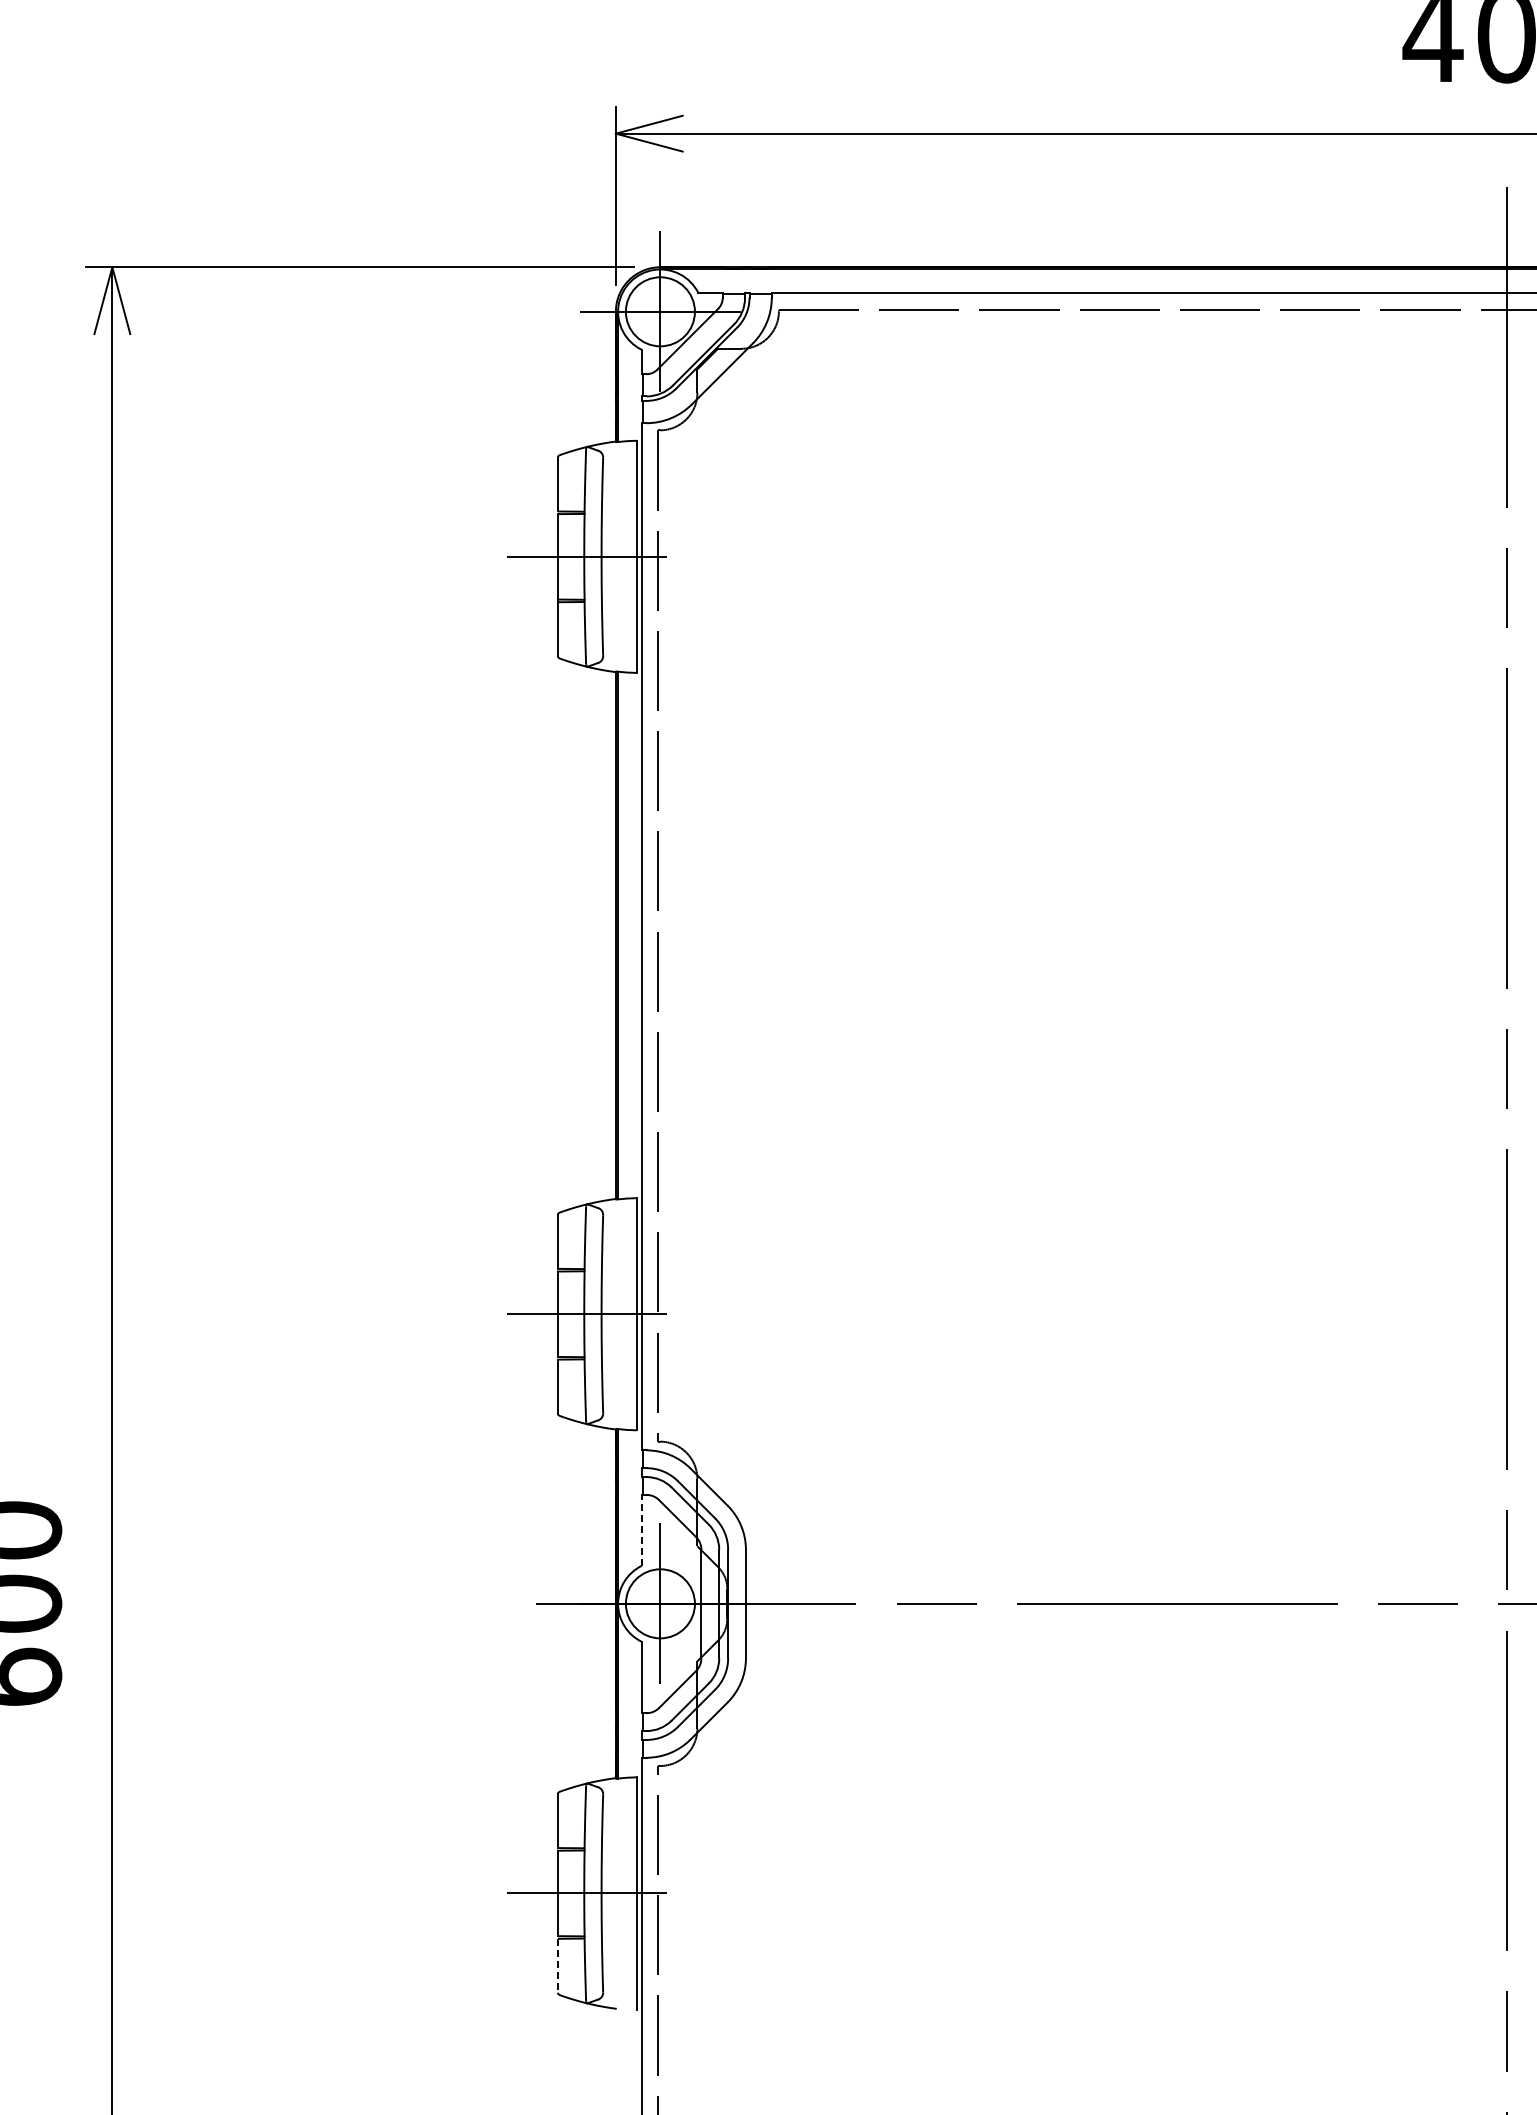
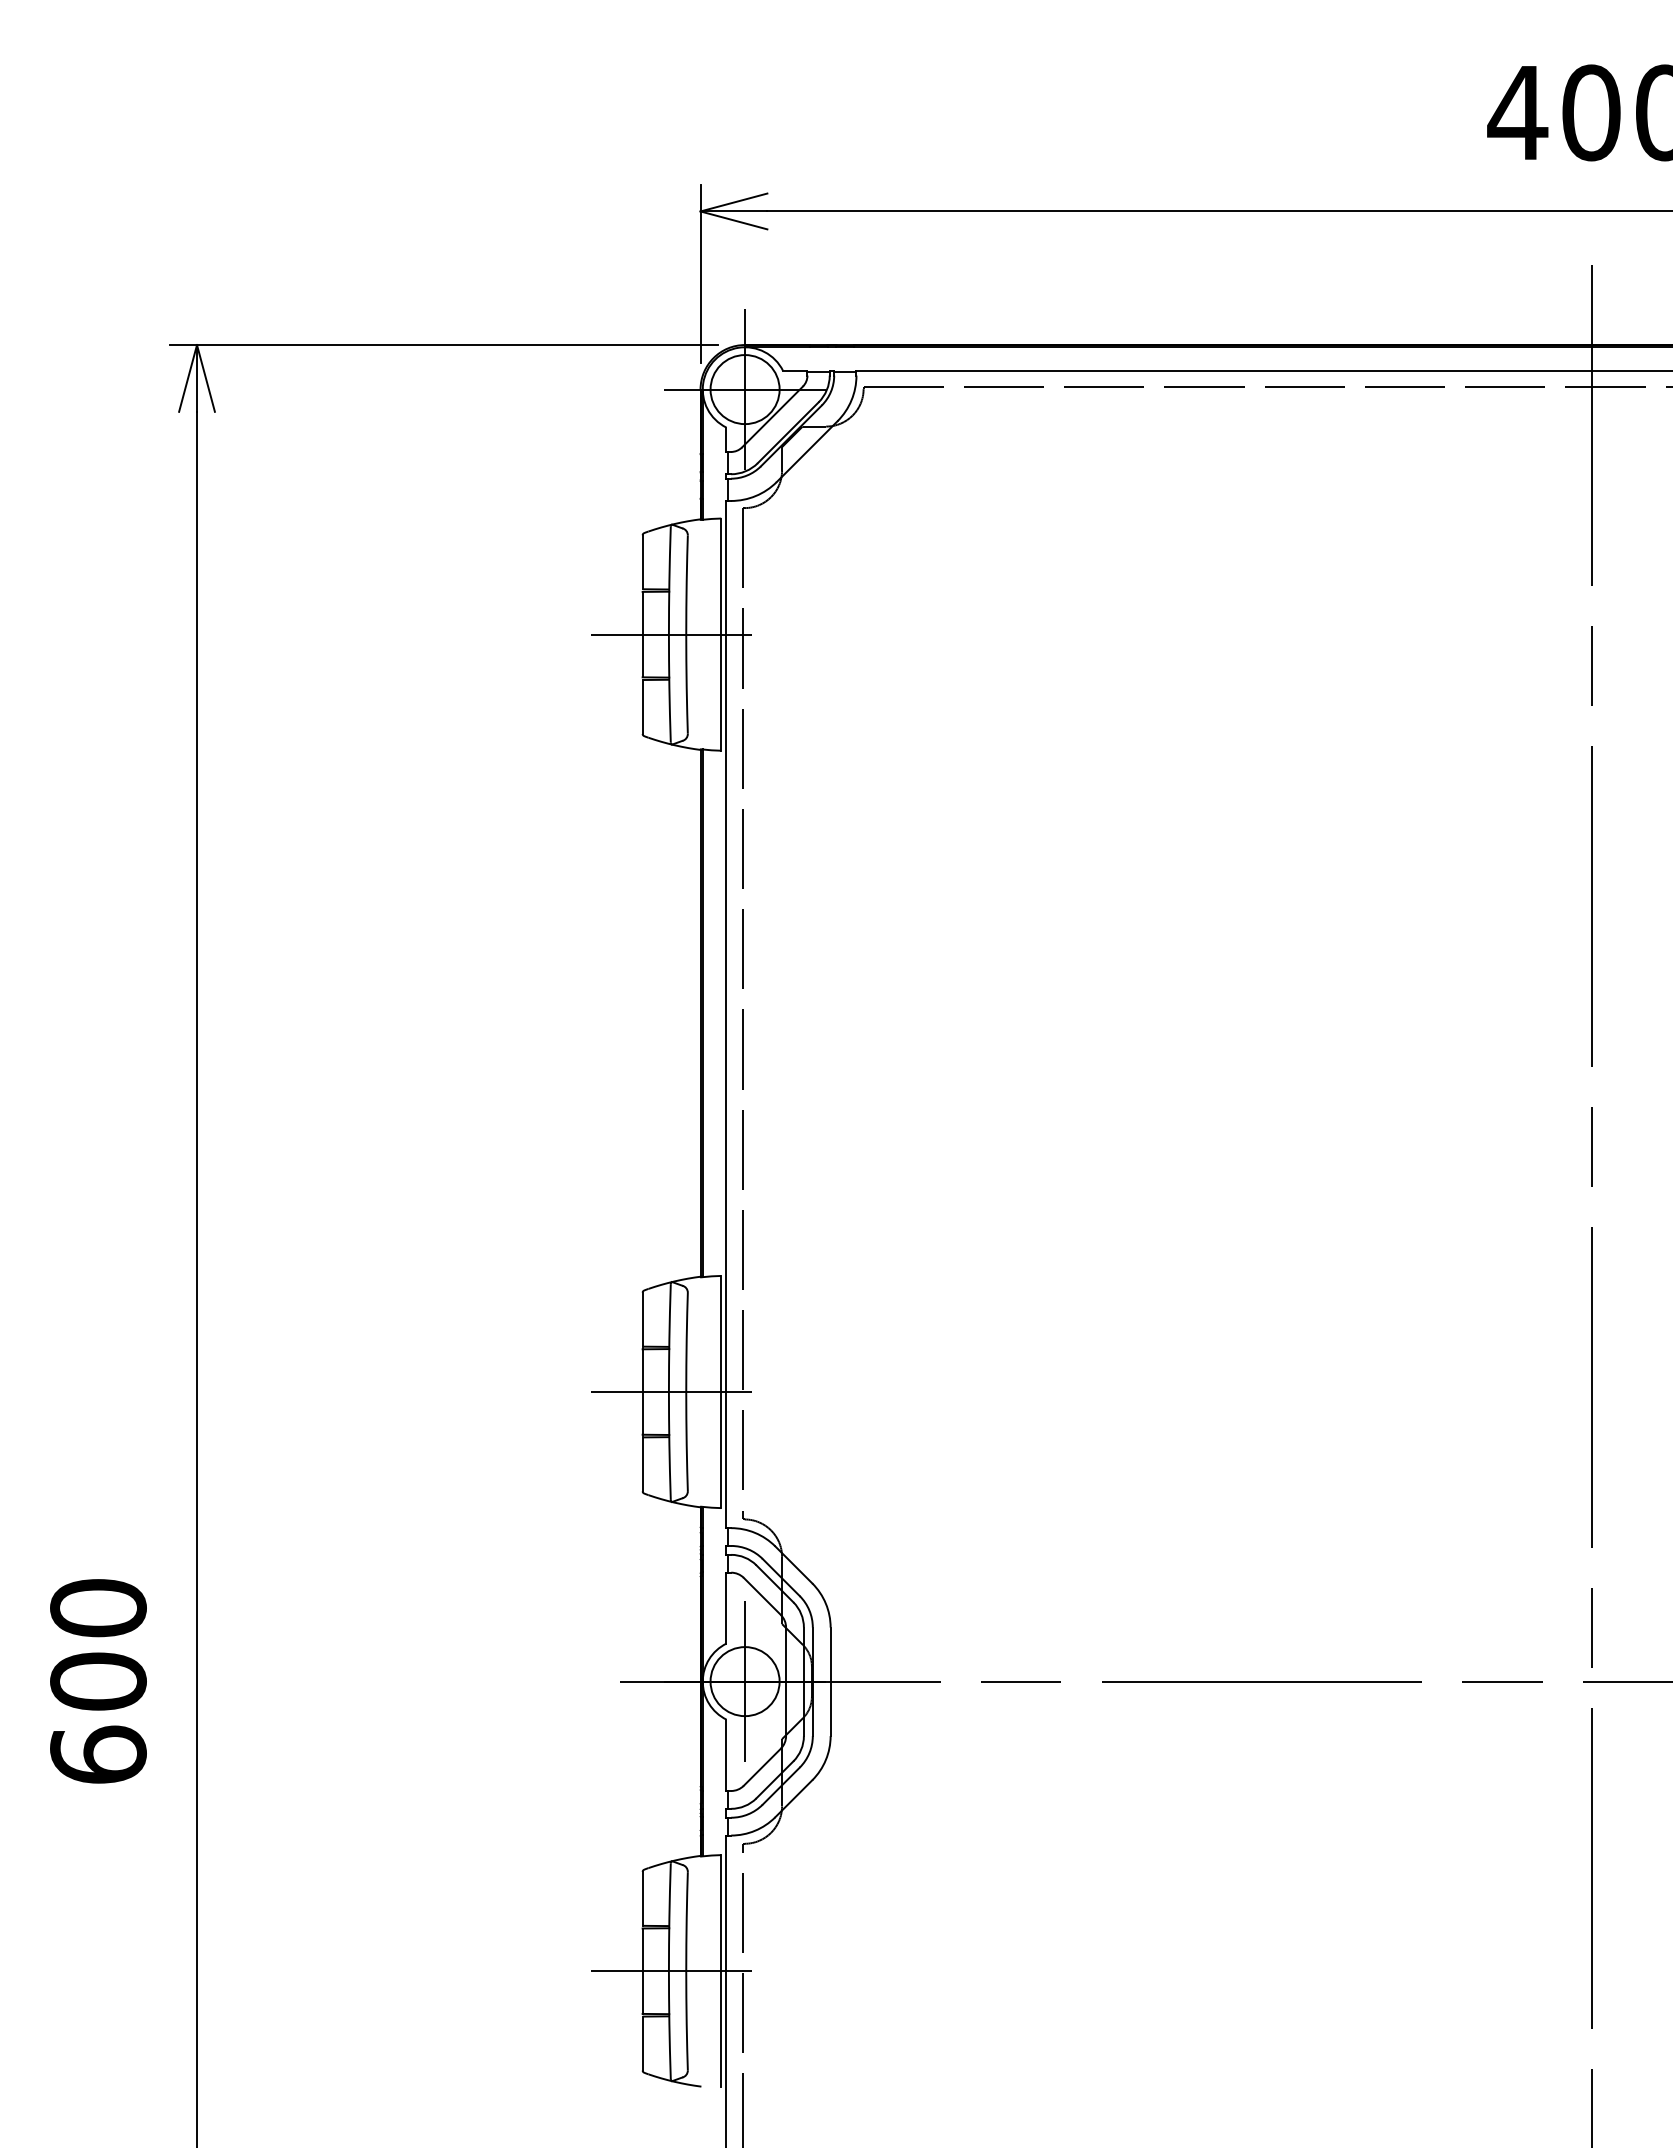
line: (641, 1529) -> (726, 1607), dashed -> solid
line: (557, 1965) -> (642, 2043), dashed -> solid

